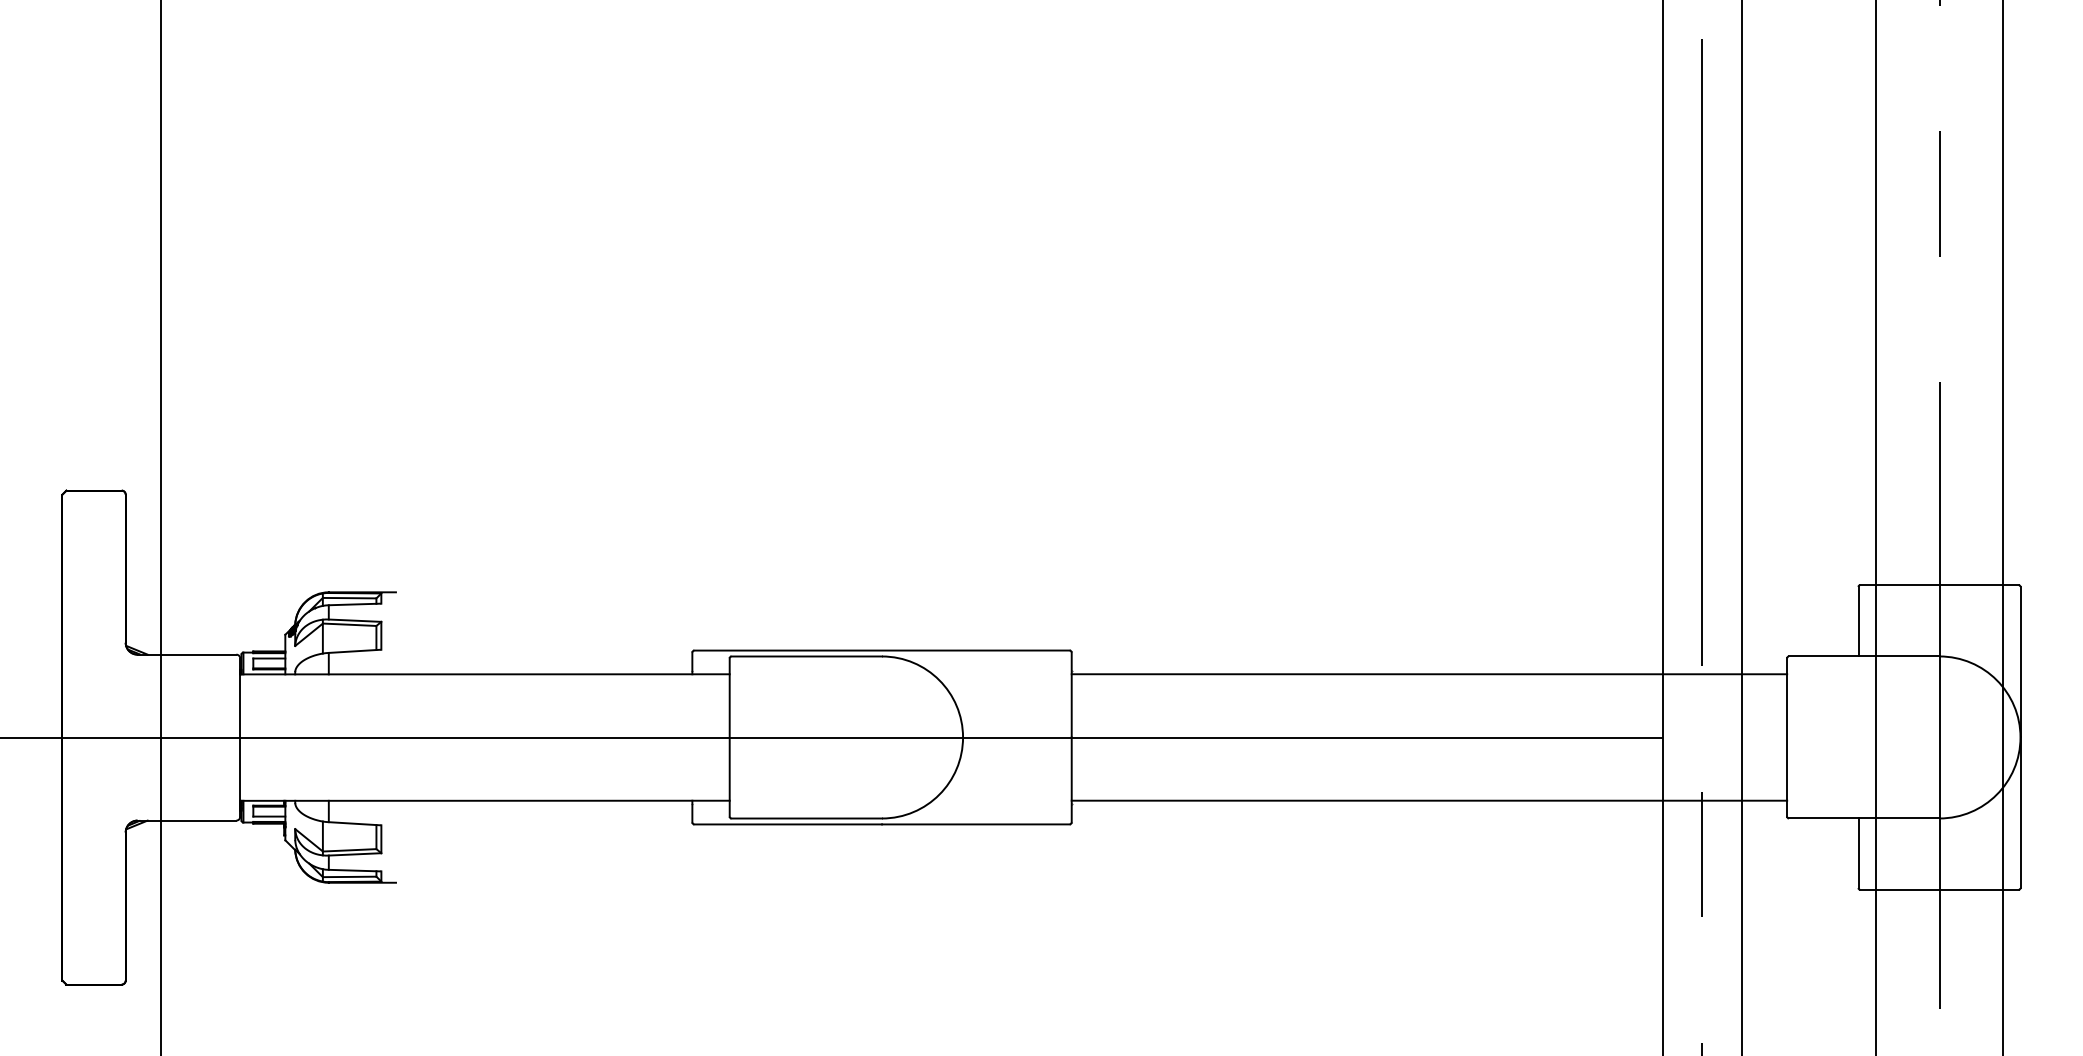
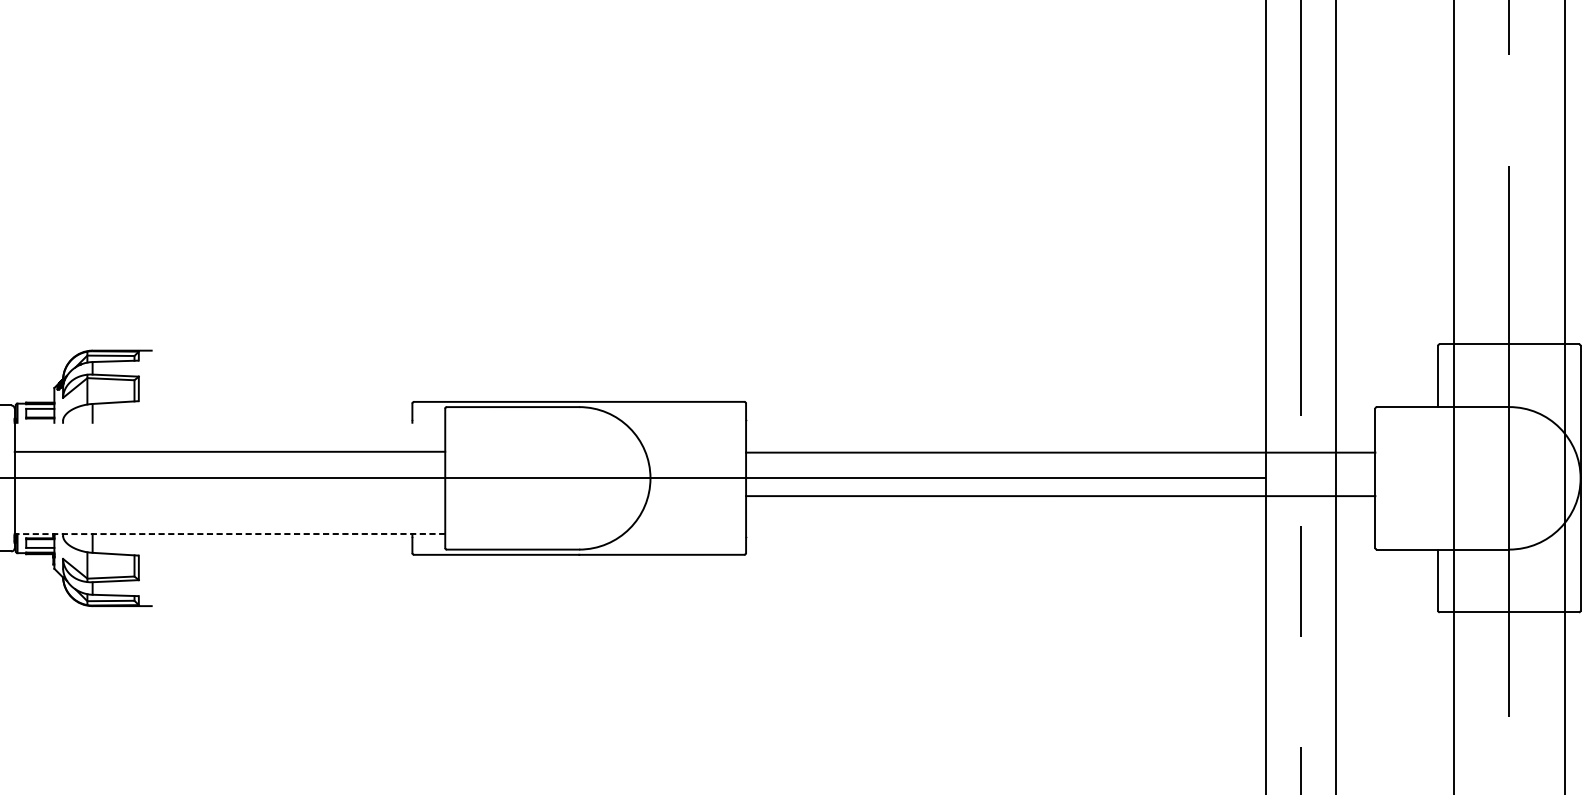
line: (484, 674) -> (229, 451), moved
line: (1429, 674) -> (1060, 452), moved
line: (485, 800) -> (230, 533), solid -> dashed
line: (1429, 800) -> (1060, 495), moved

